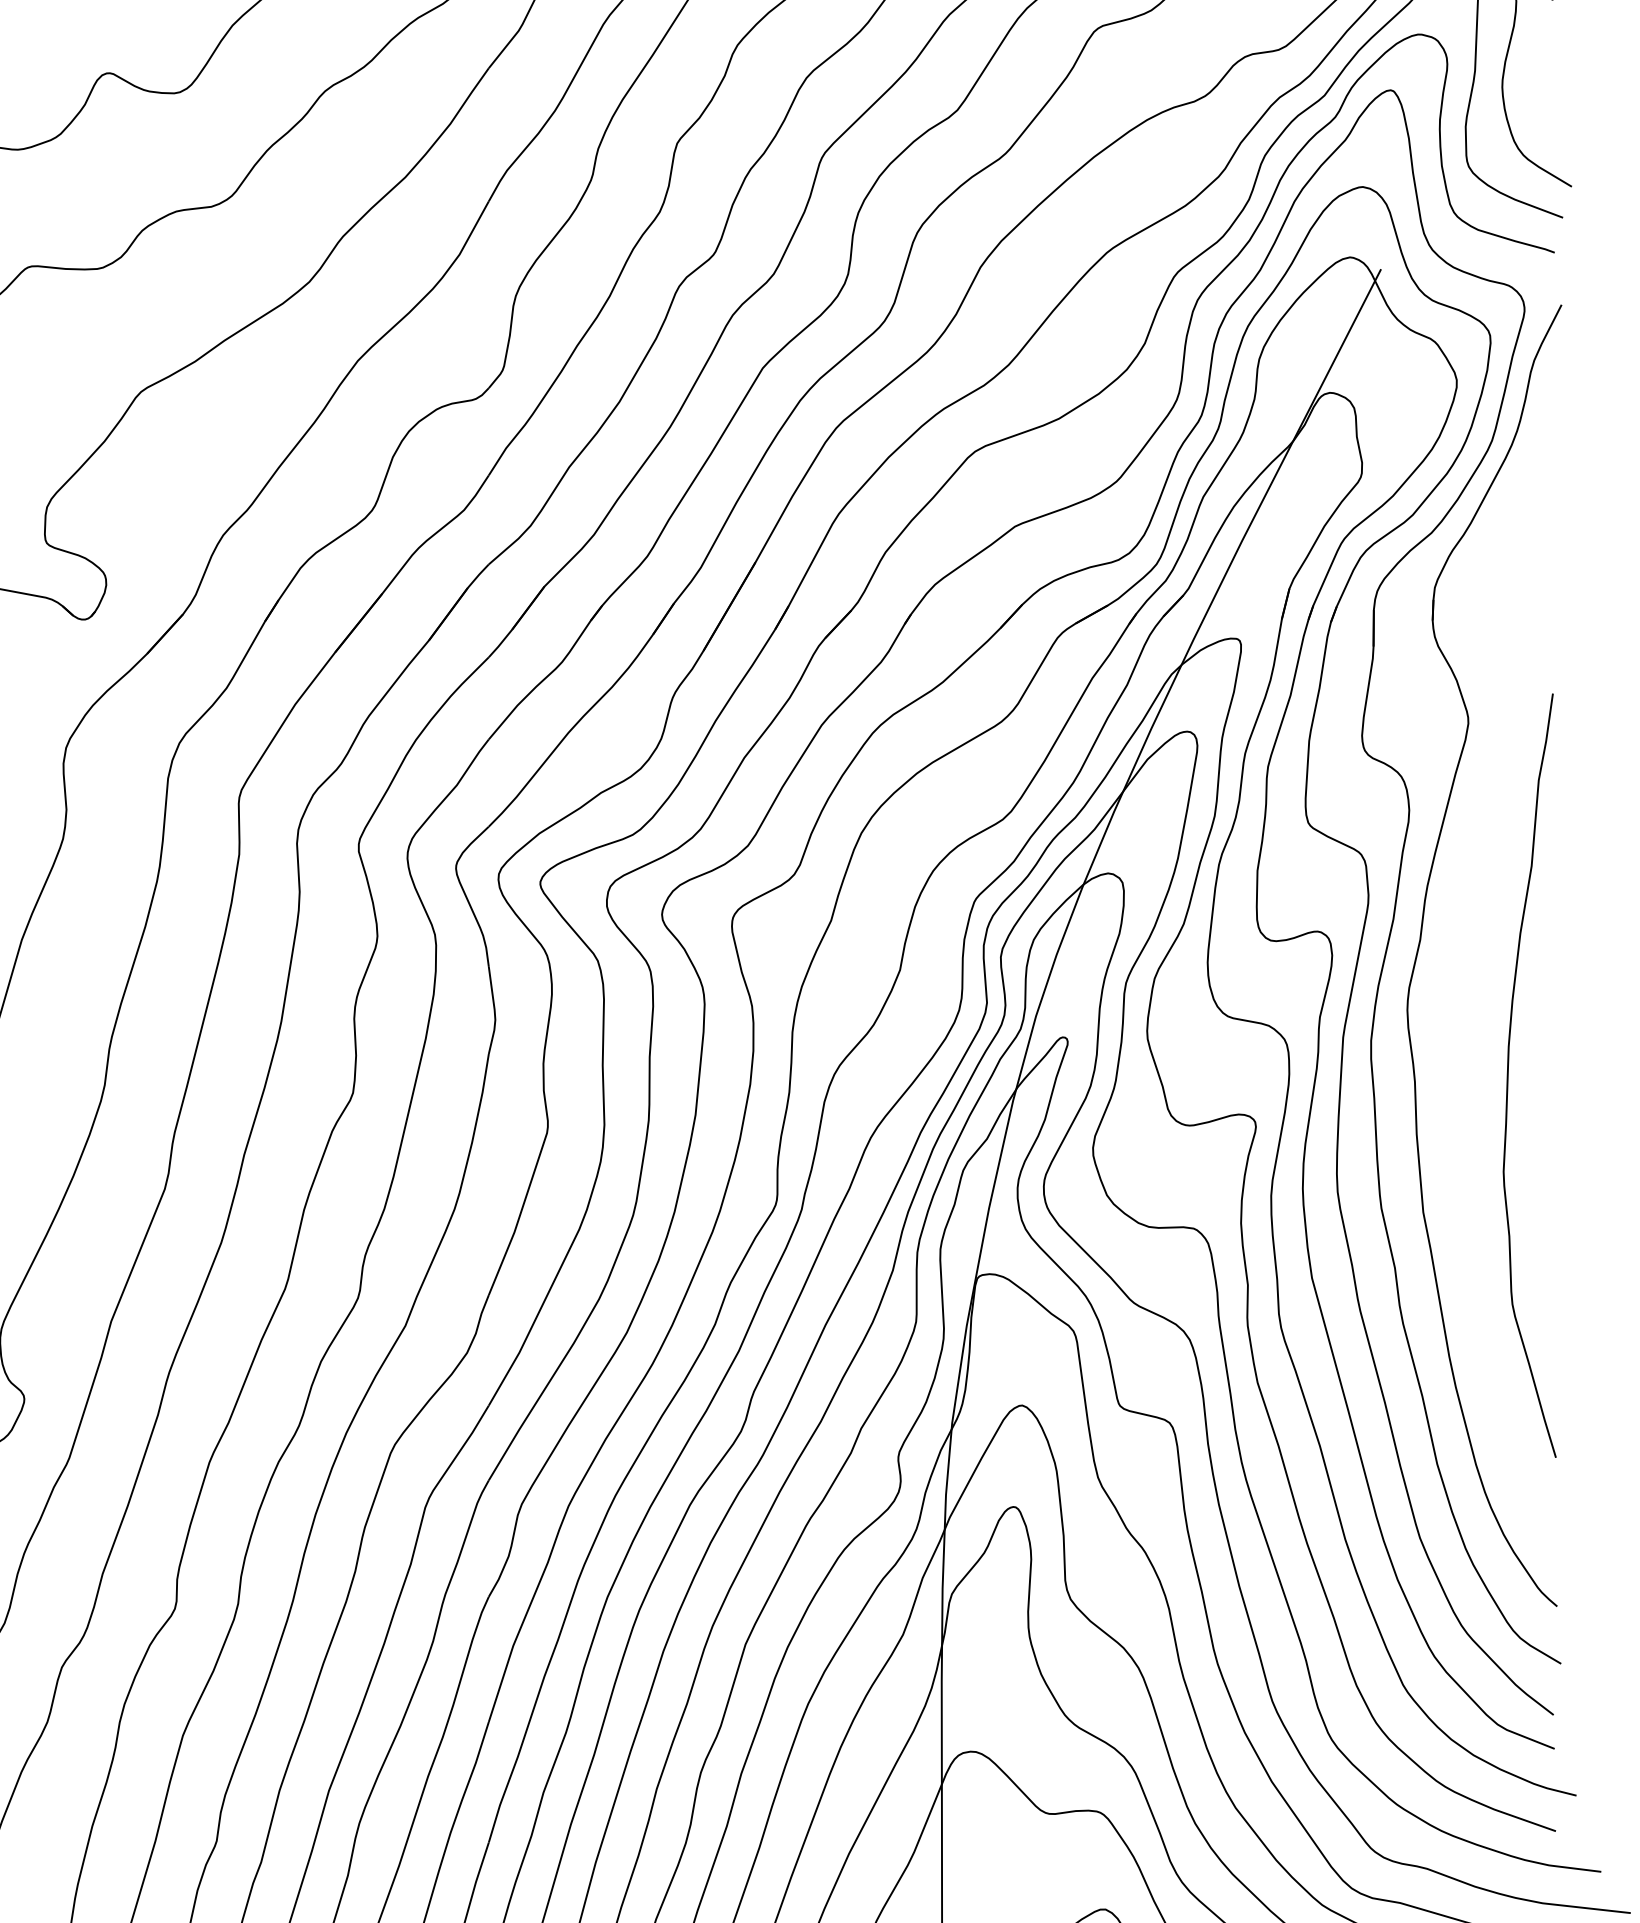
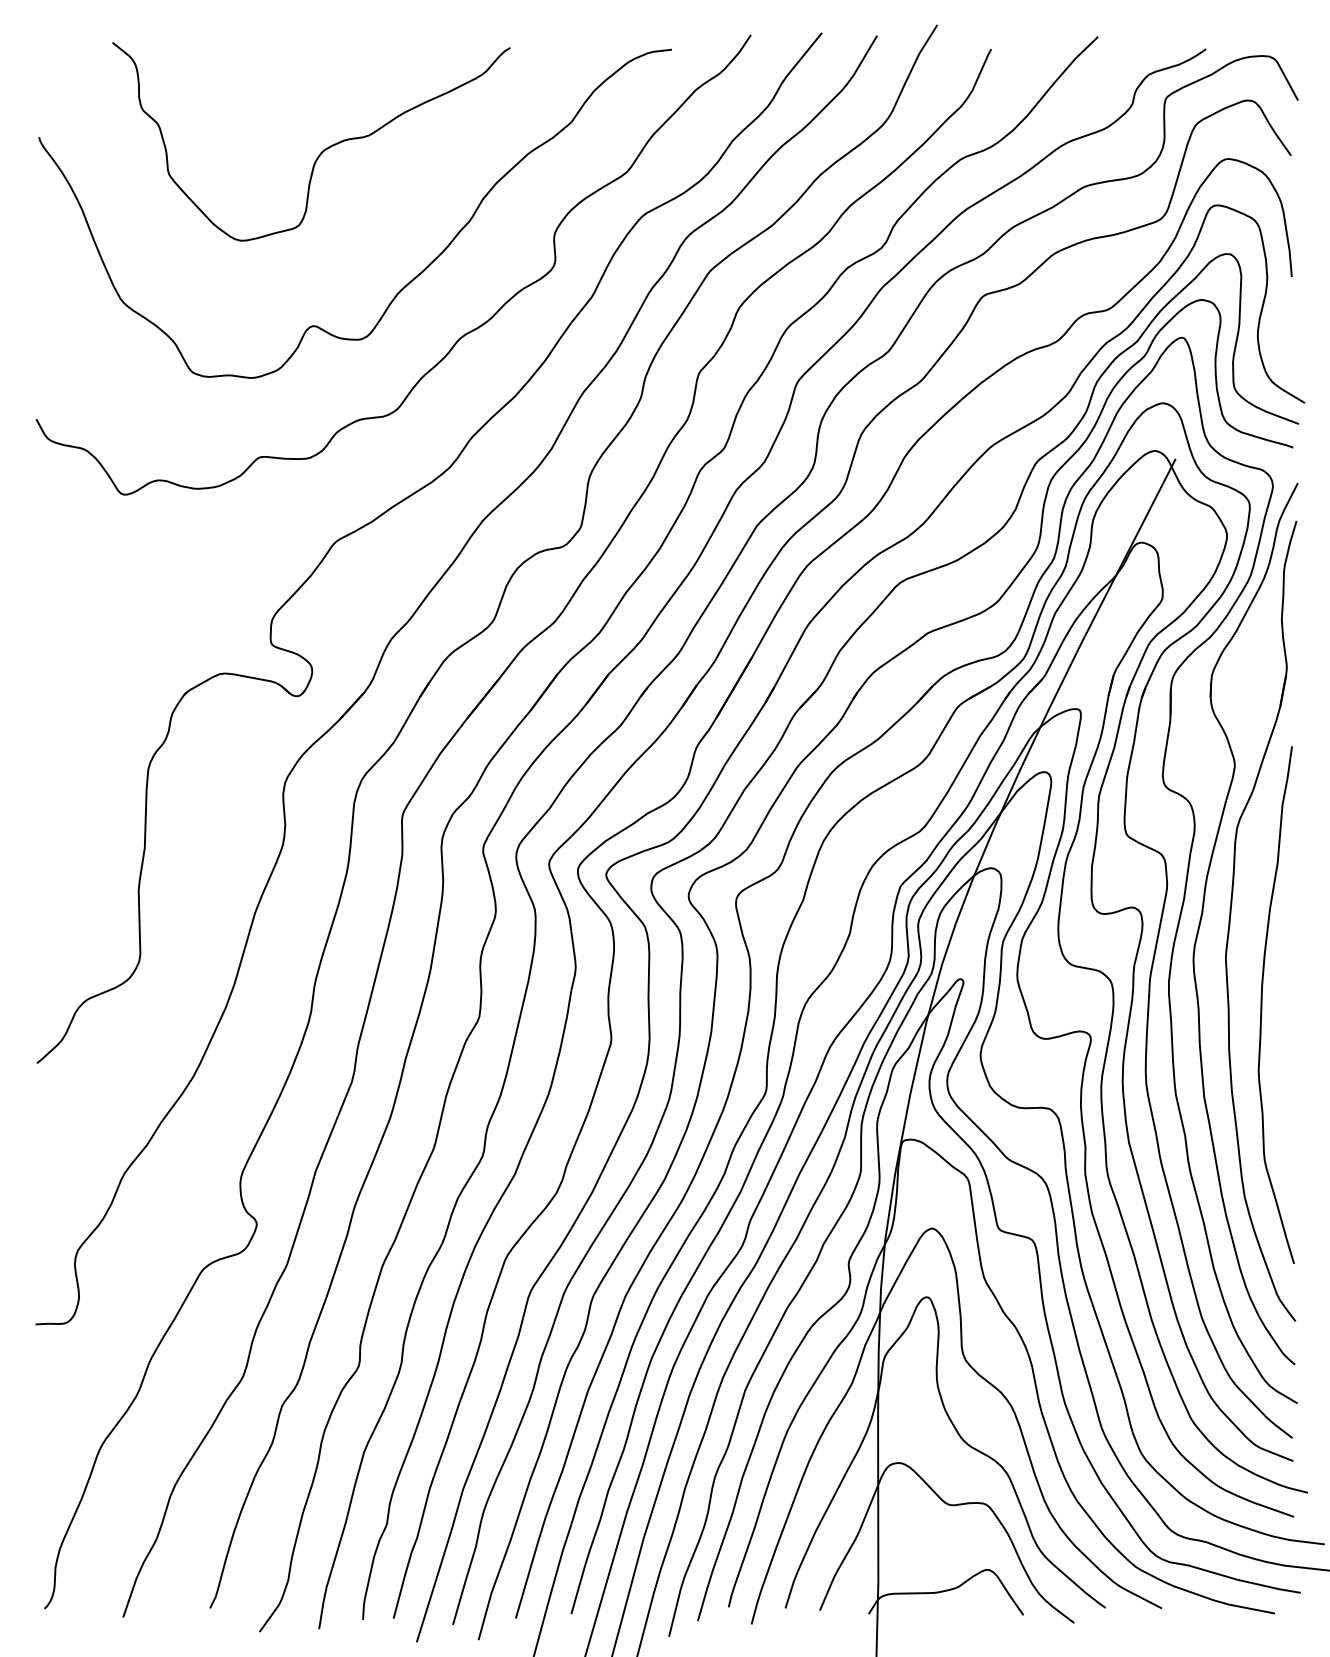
part: (1463, 943) -> (1231, 915), added

